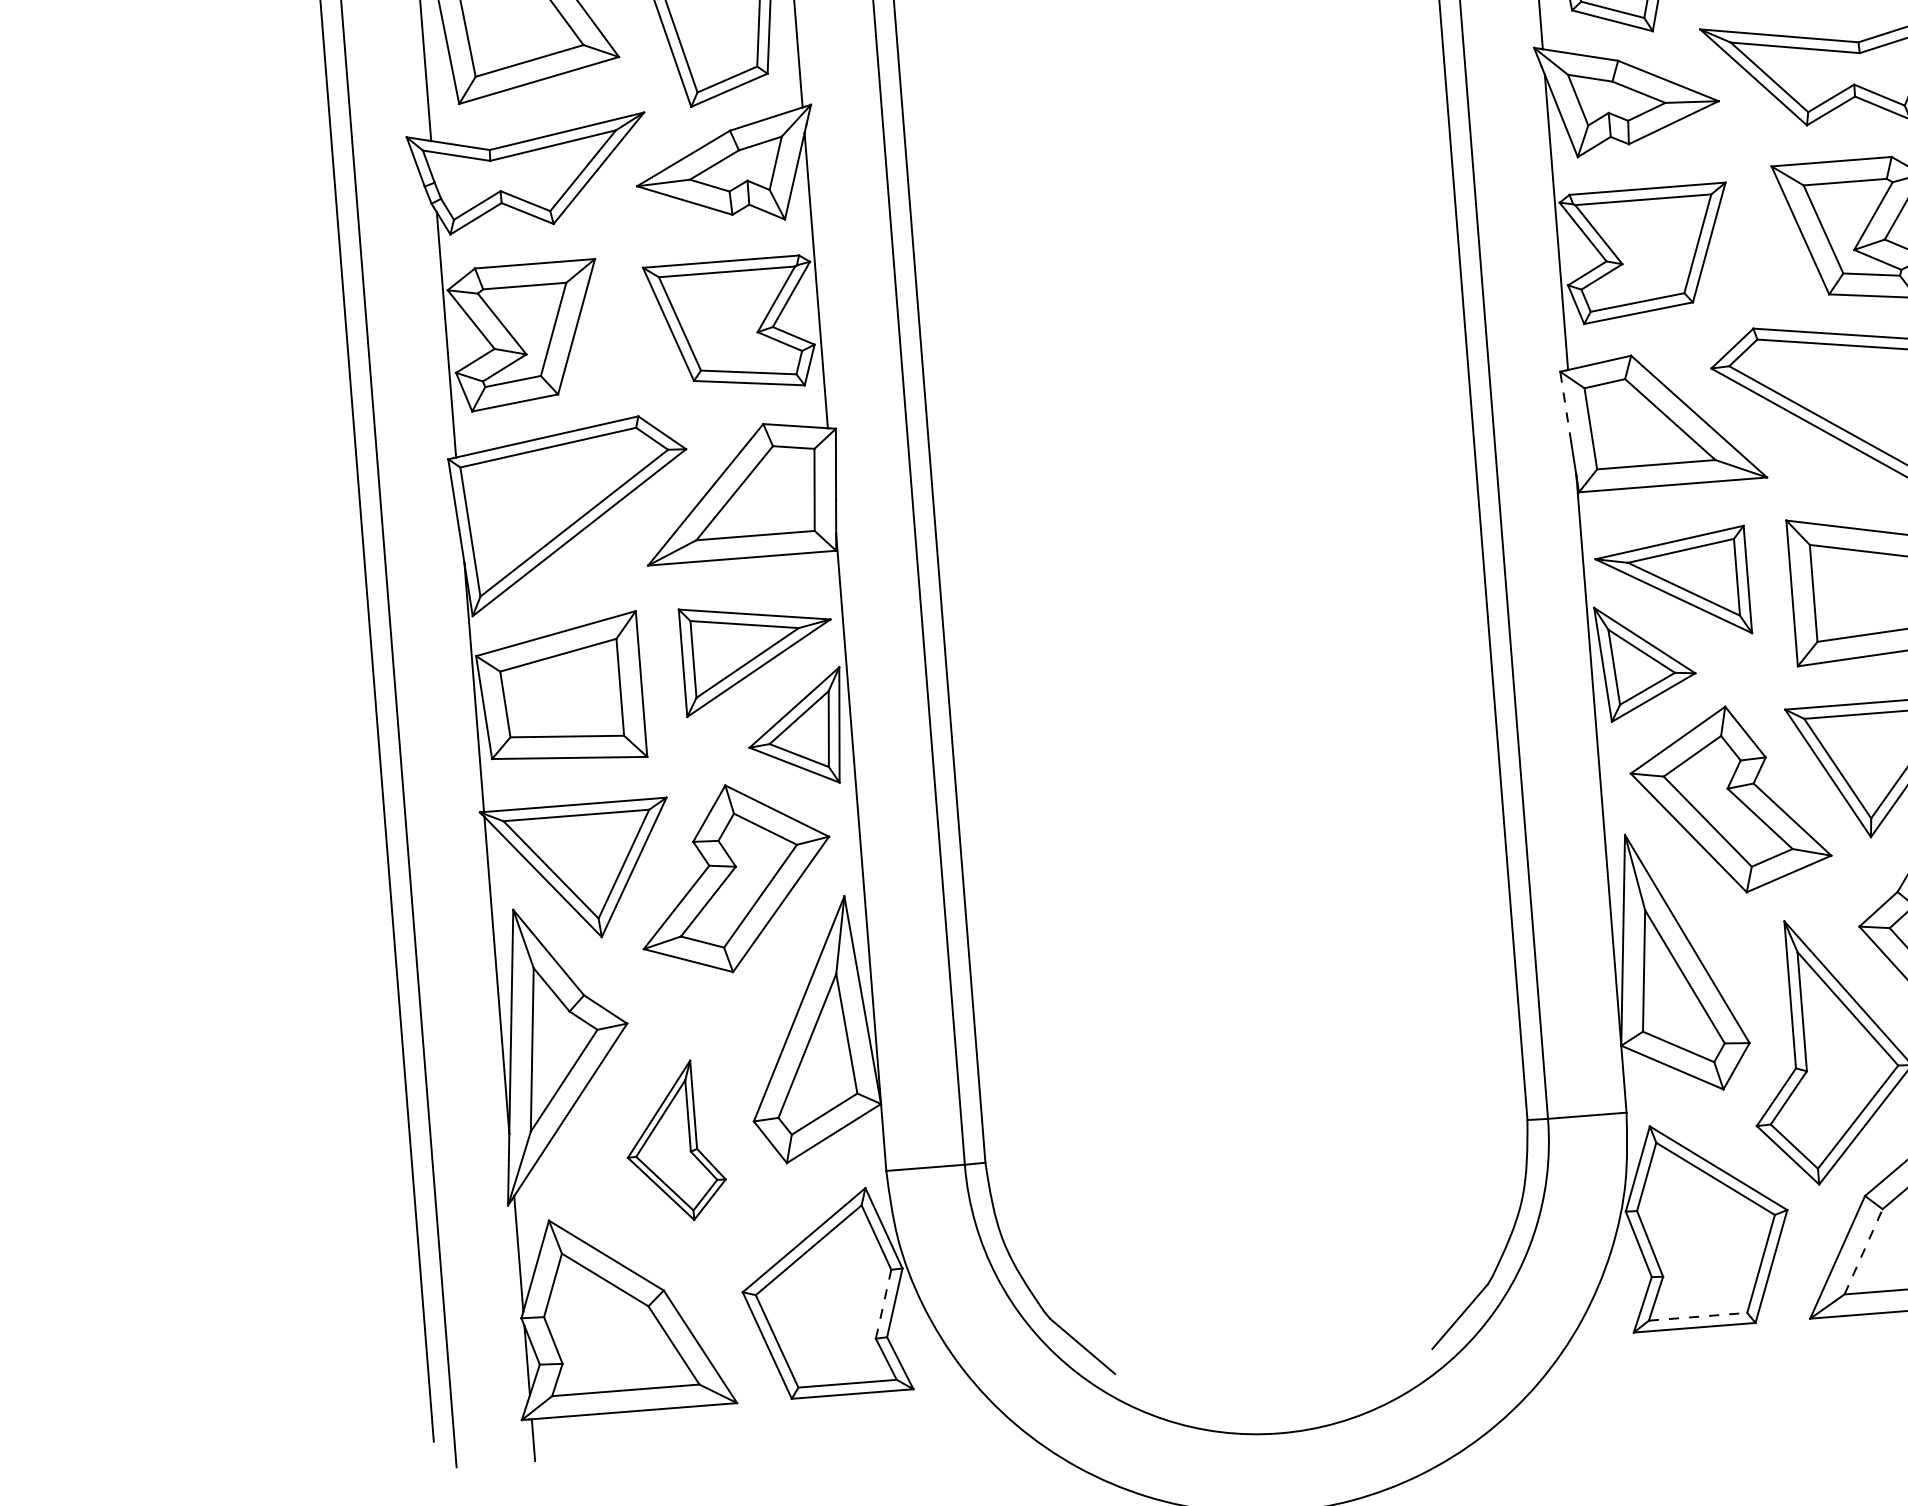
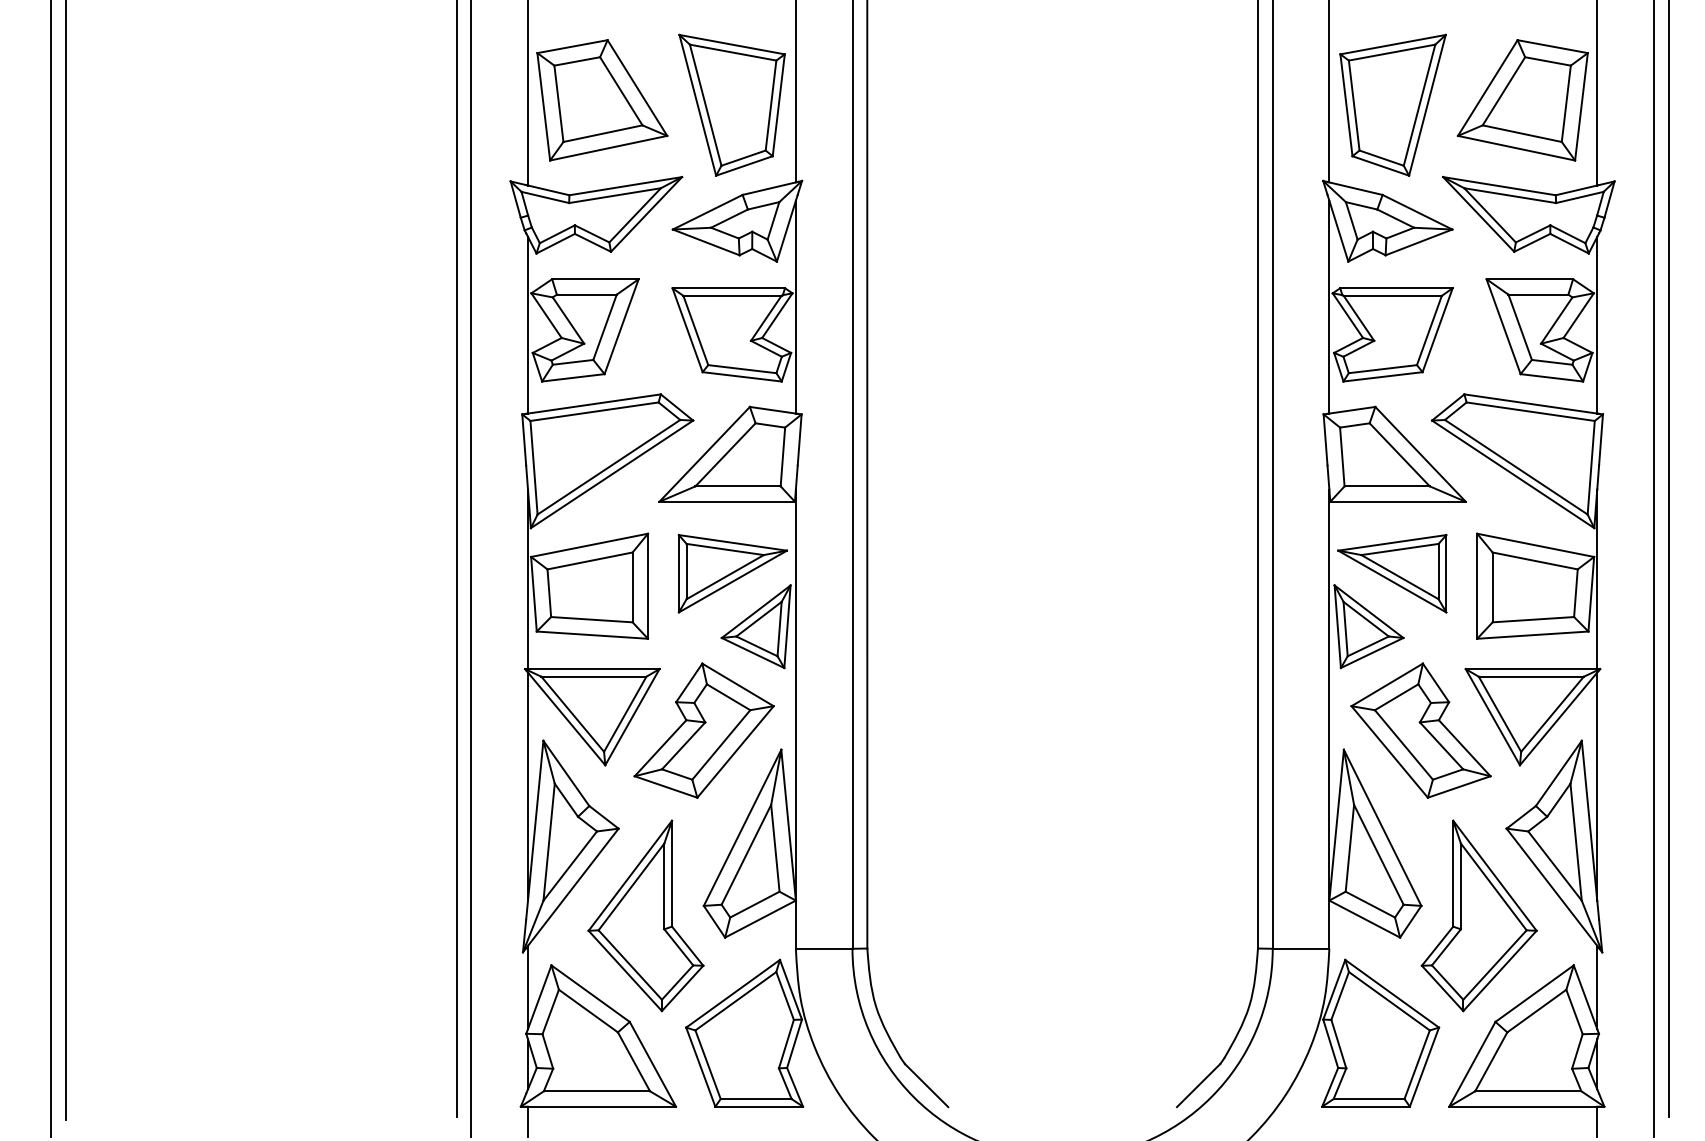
line: (1565, 406) -> (1325, 439), dashed -> solid
part: (673, 1141) -> (645, 915), size x1.67
line: (1863, 1251) -> (1491, 1061), dashed -> solid
line: (883, 1304) -> (786, 1044), dashed -> solid
line: (1698, 1317) -> (1369, 1099), dashed -> solid

